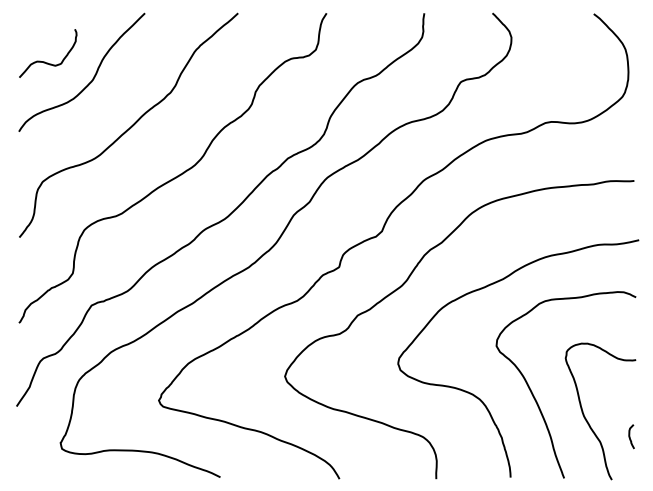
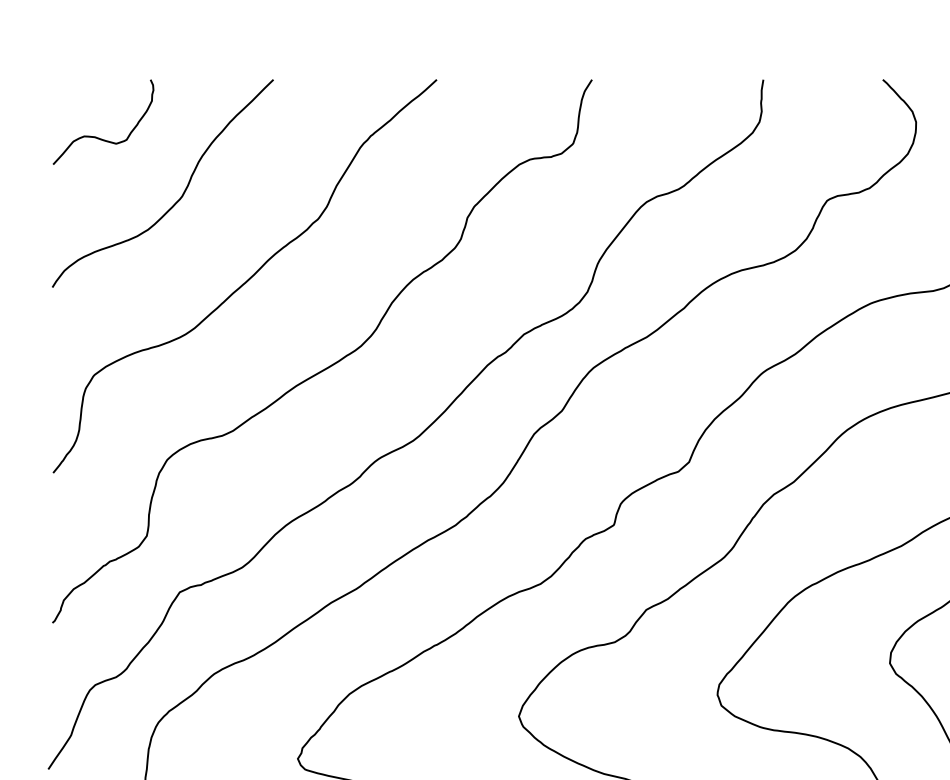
curve: (45, 61) -> (98, 136), moved

